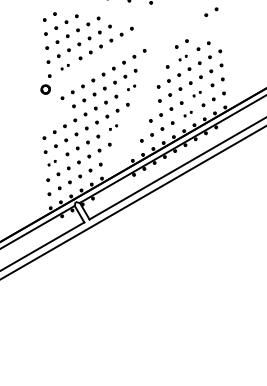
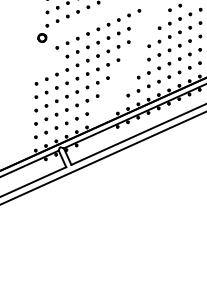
part: (183, 57) -> (175, 20), size x1.67
part: (65, 66) -> (63, 18), size x1.67
part: (131, 87) -> (123, 44), size x1.67
part: (197, 93) -> (185, 56), size x1.67
part: (188, 113) -> (174, 74), size x1.67
part: (113, 127) -> (102, 80), size x1.67
part: (52, 162) -> (41, 107), size x1.67

